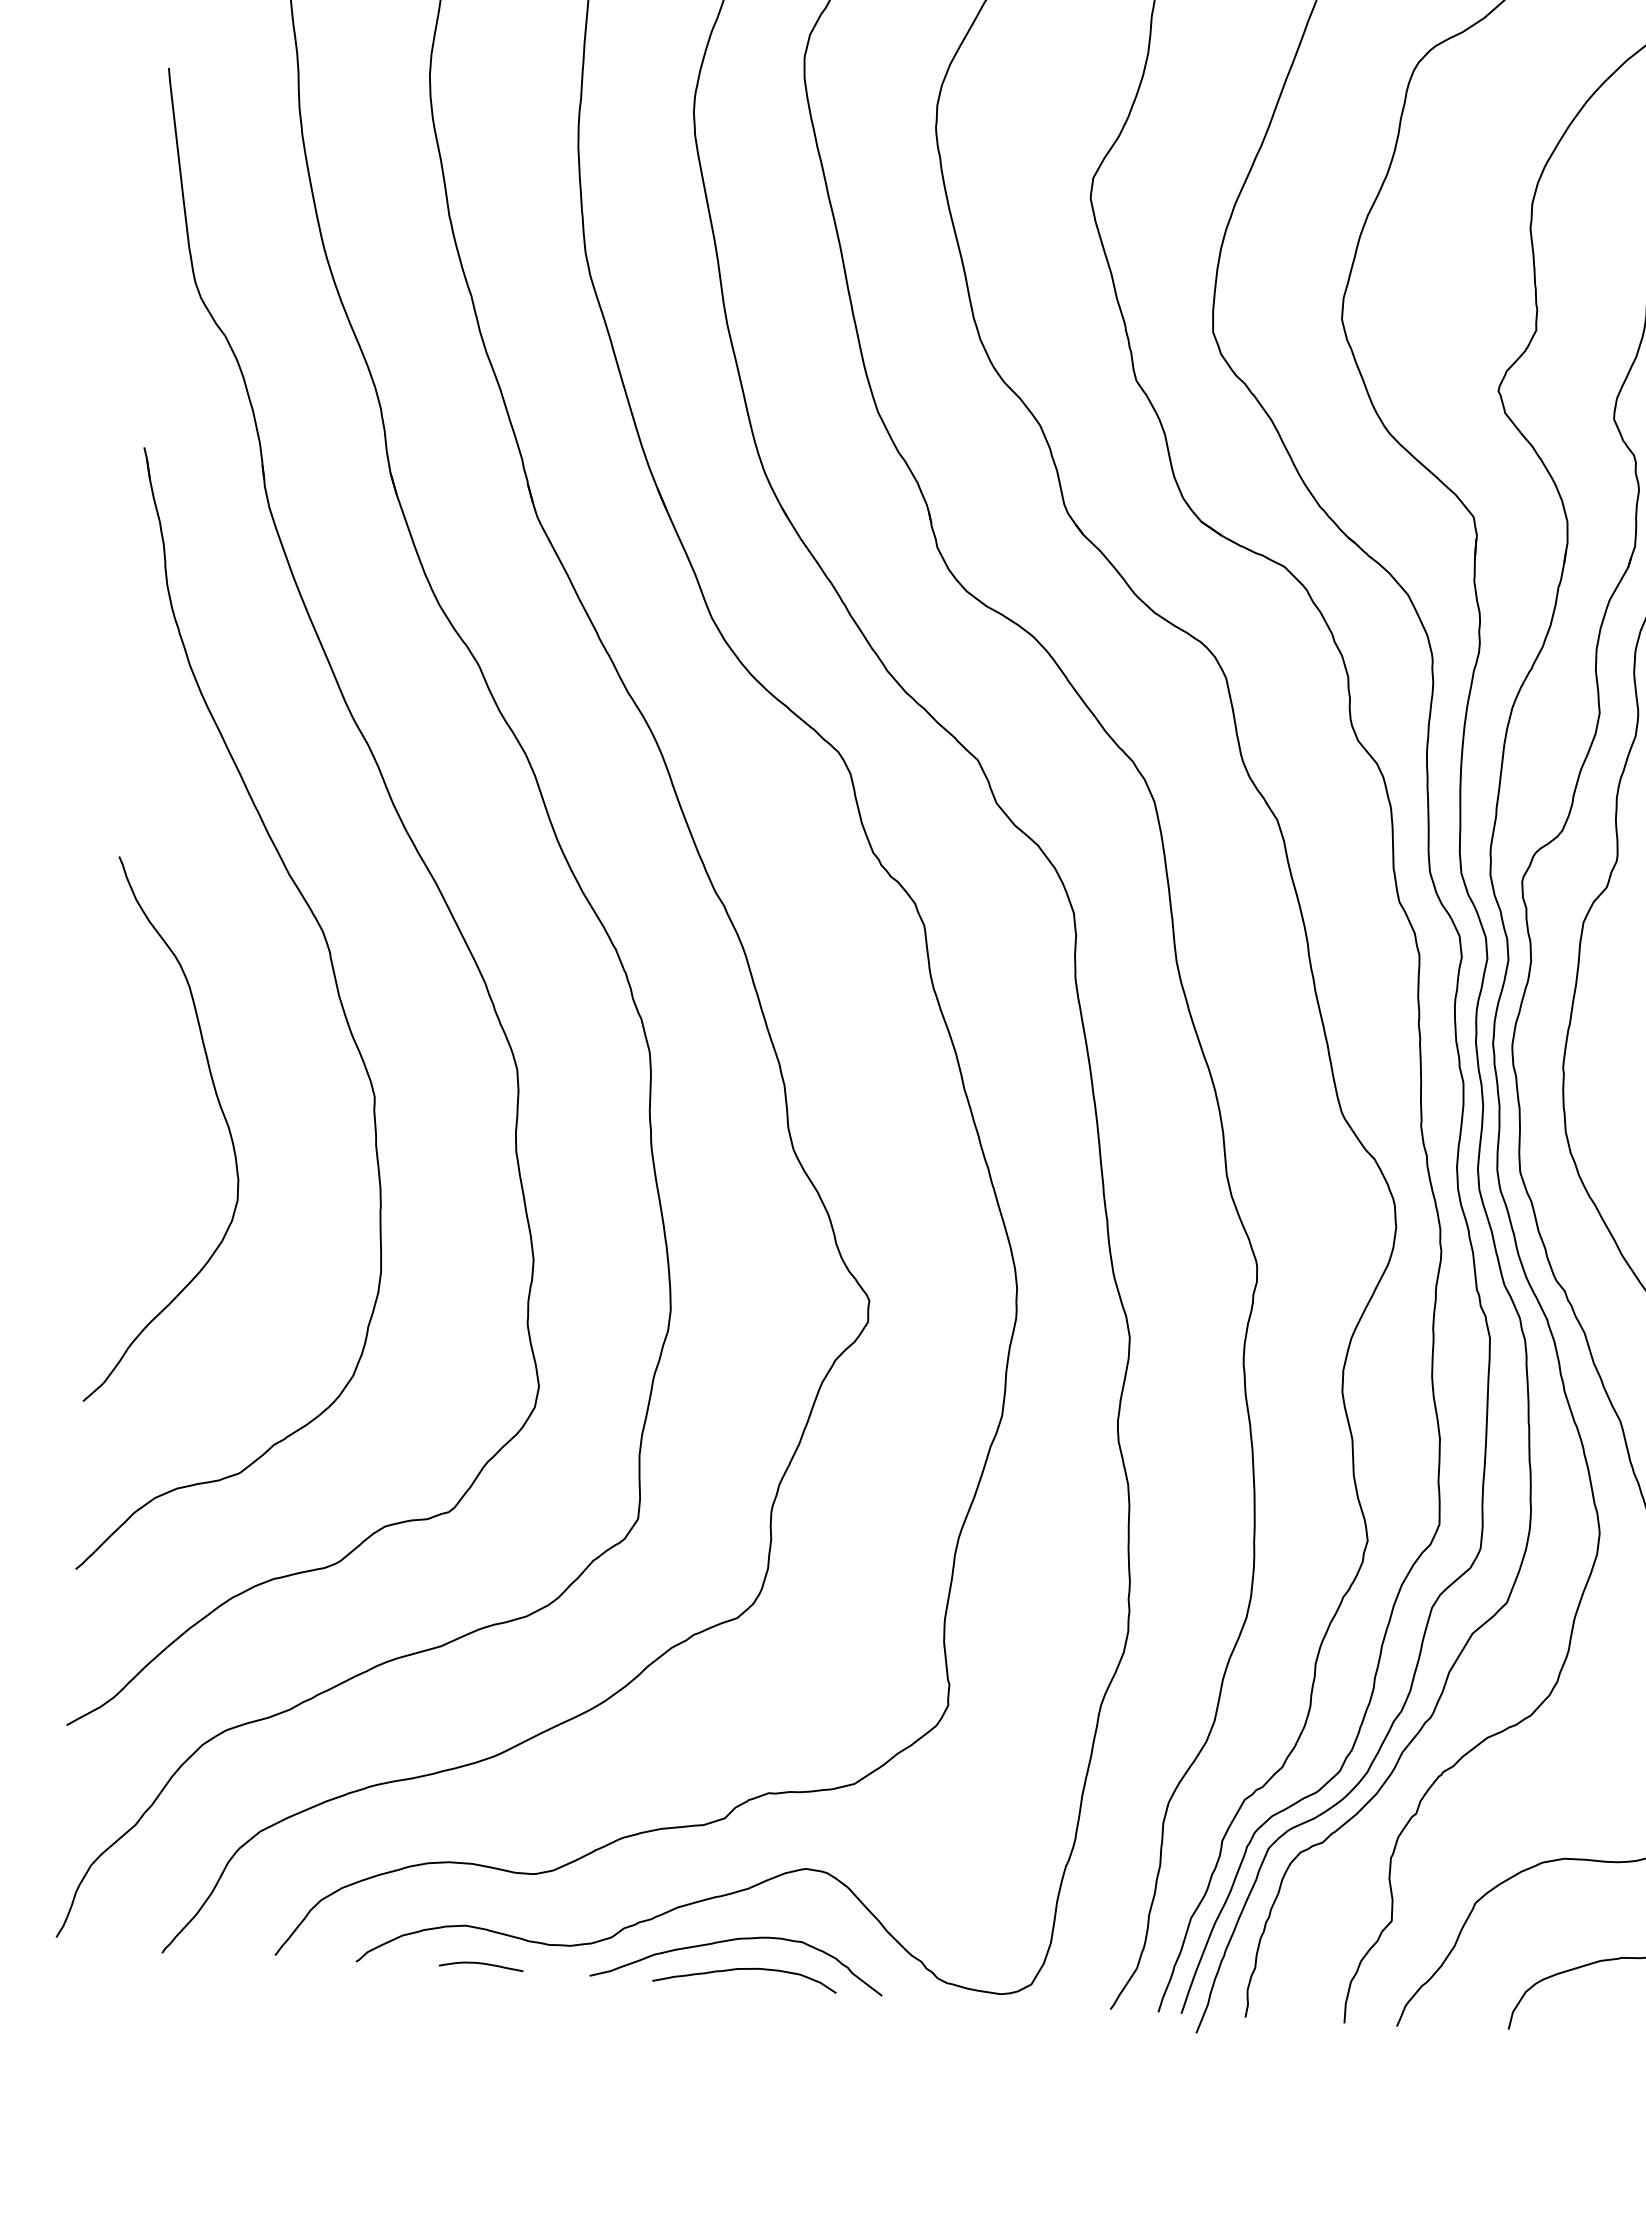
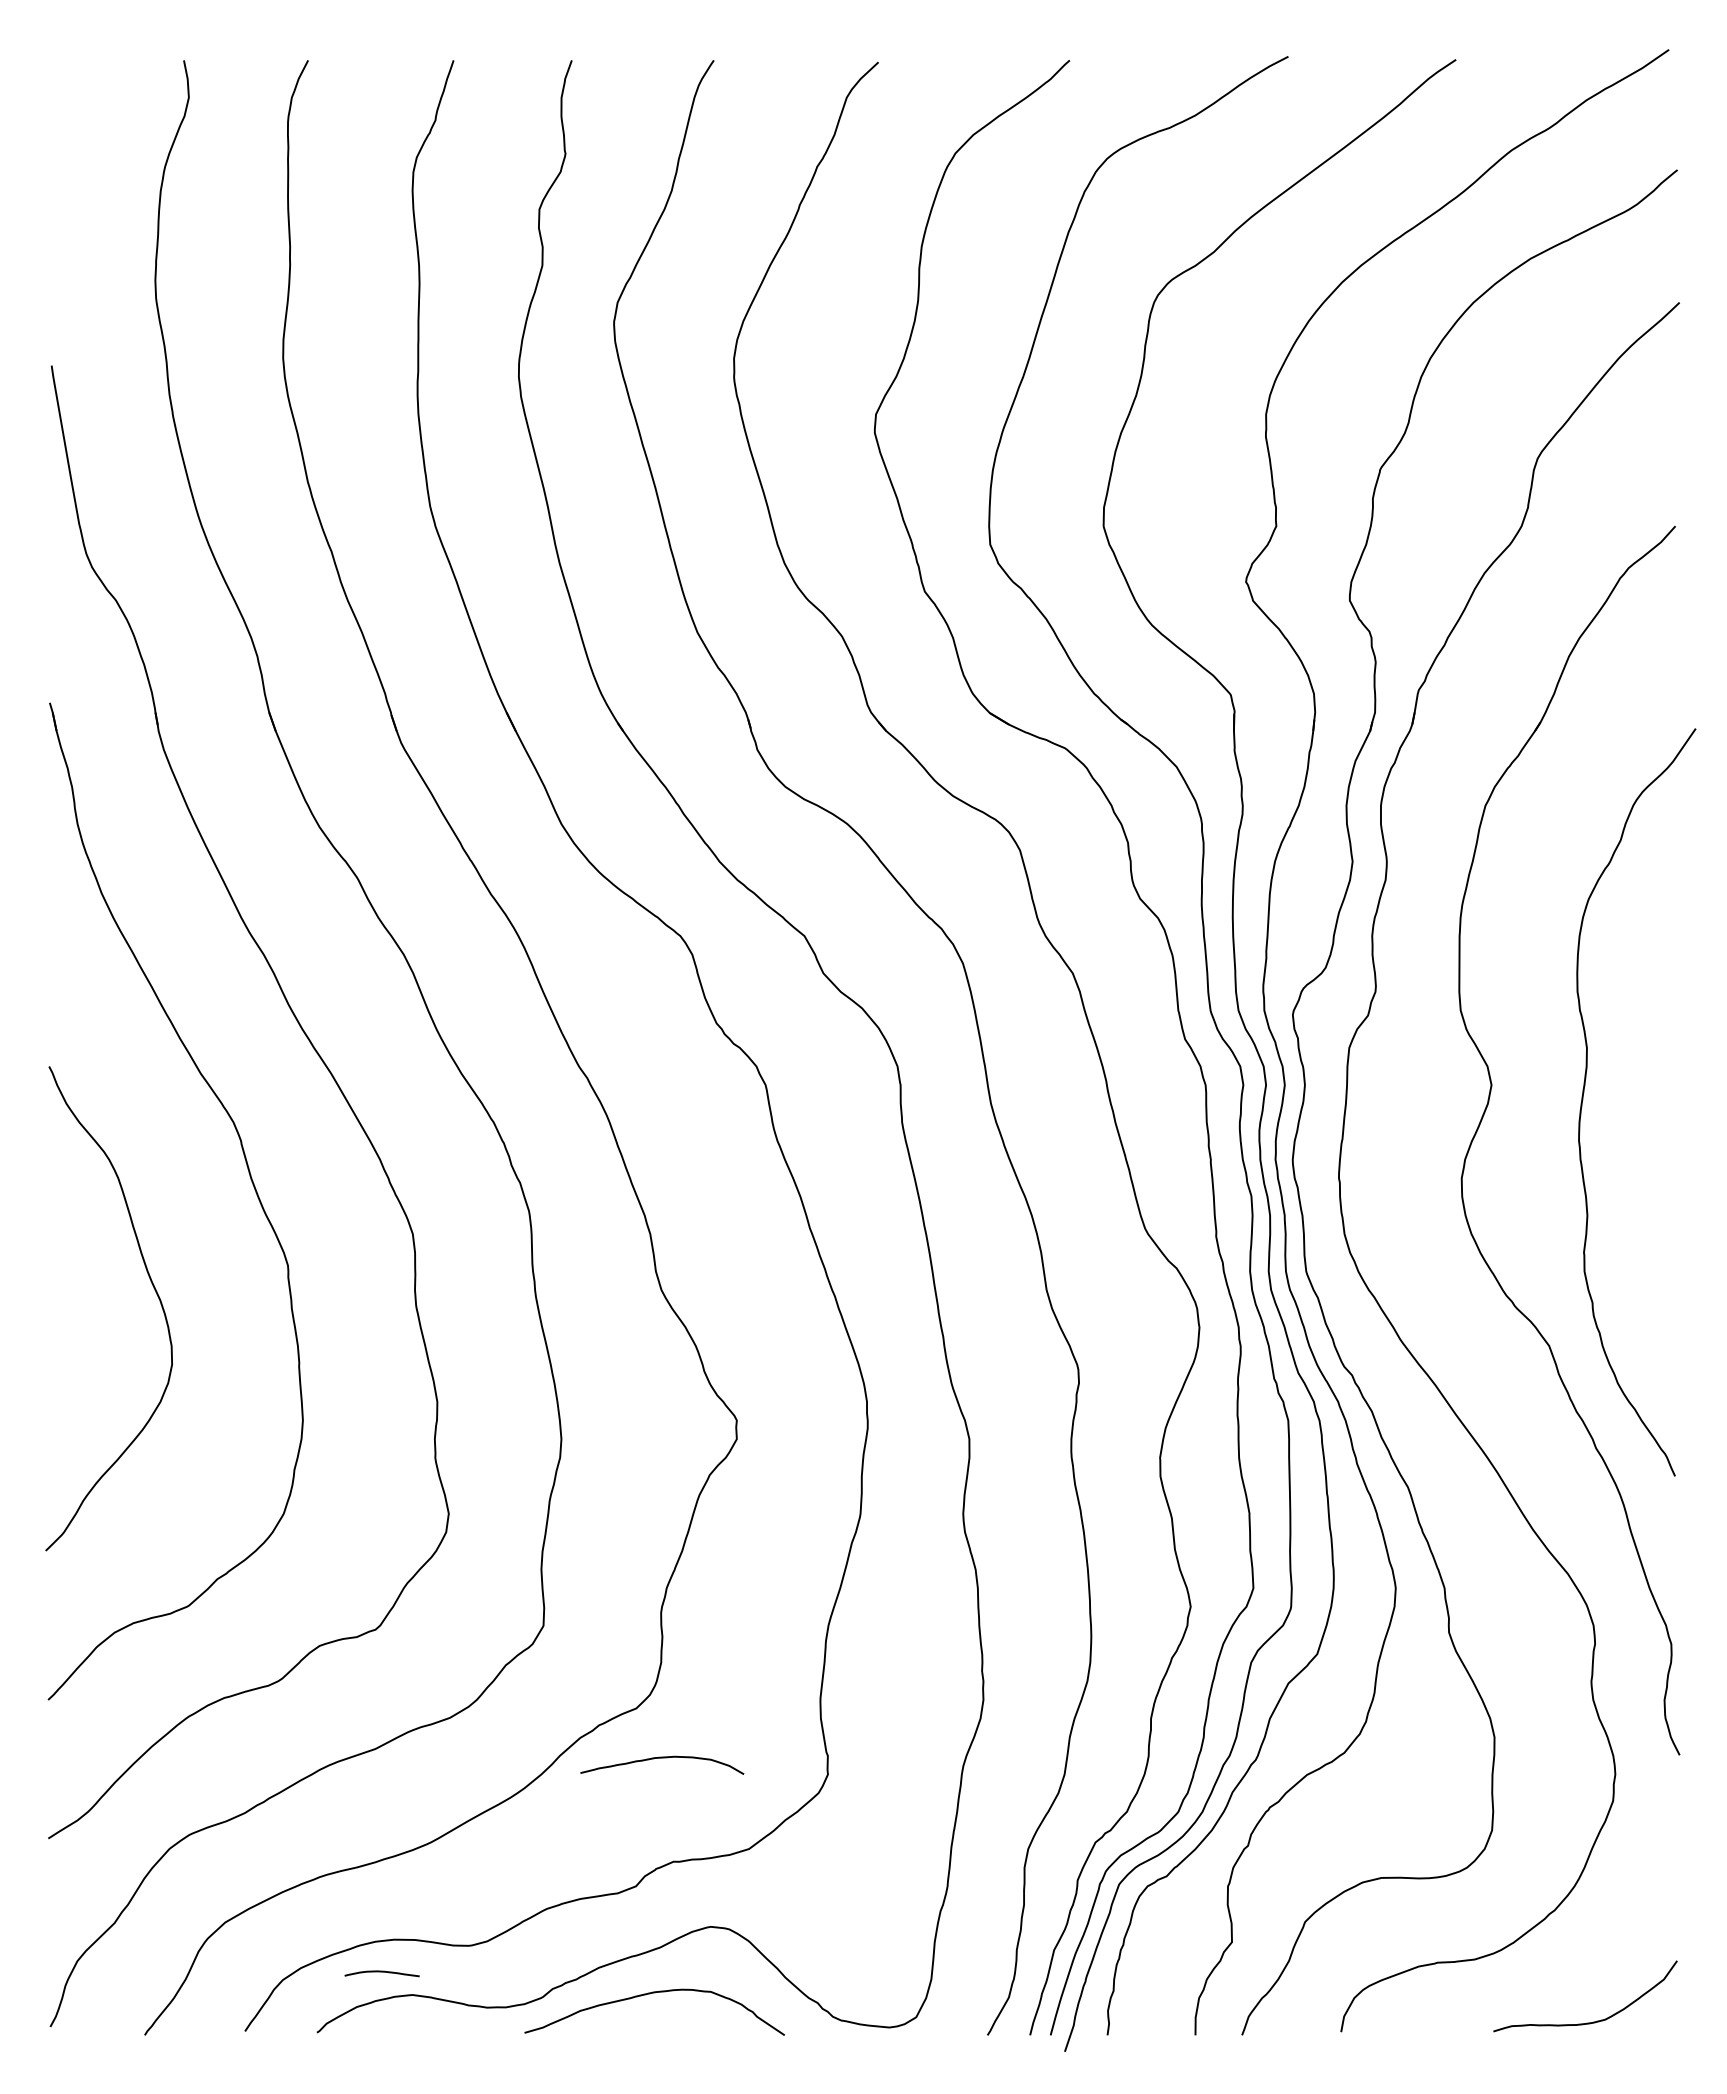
curve: (480, 1964) -> (381, 1972), moved
curve: (745, 1969) -> (662, 1758), moved

